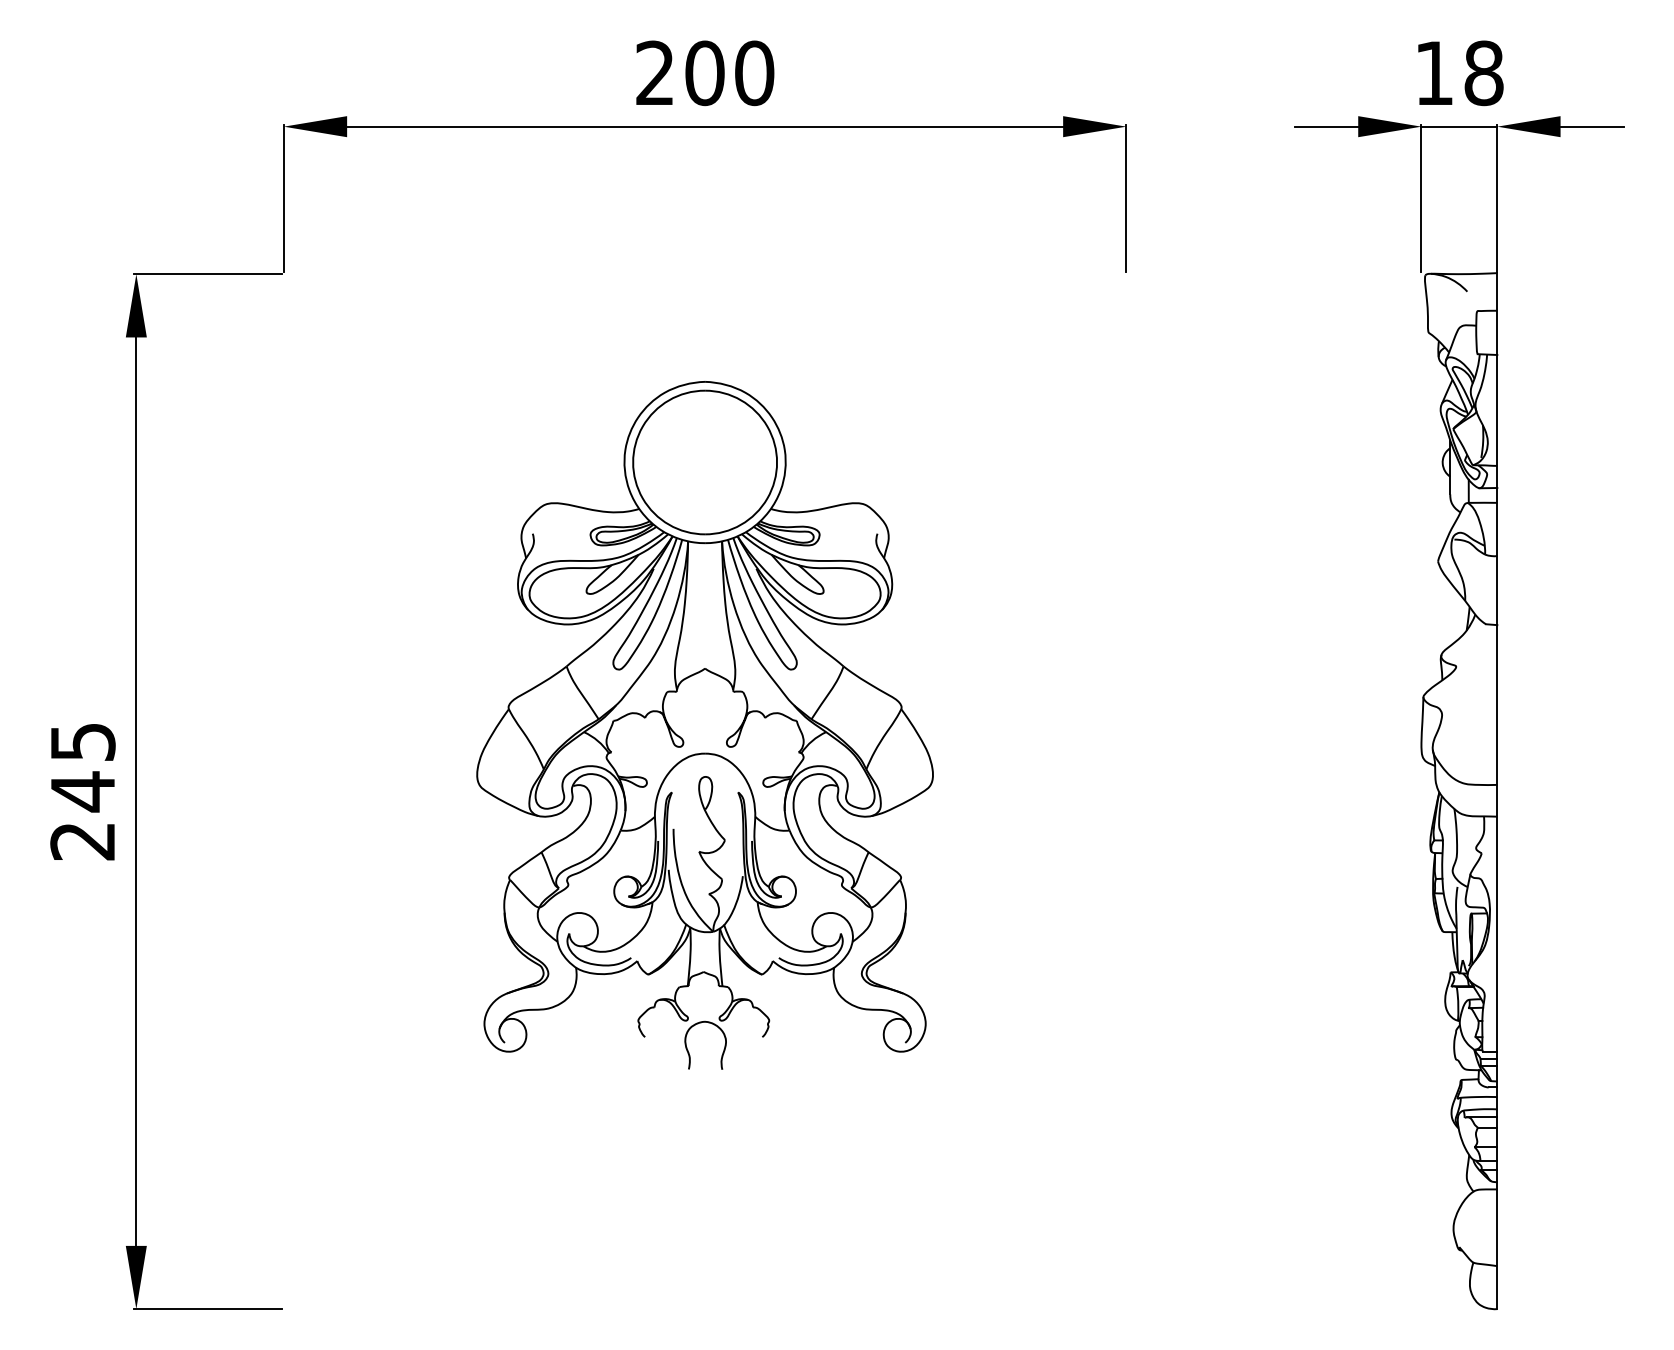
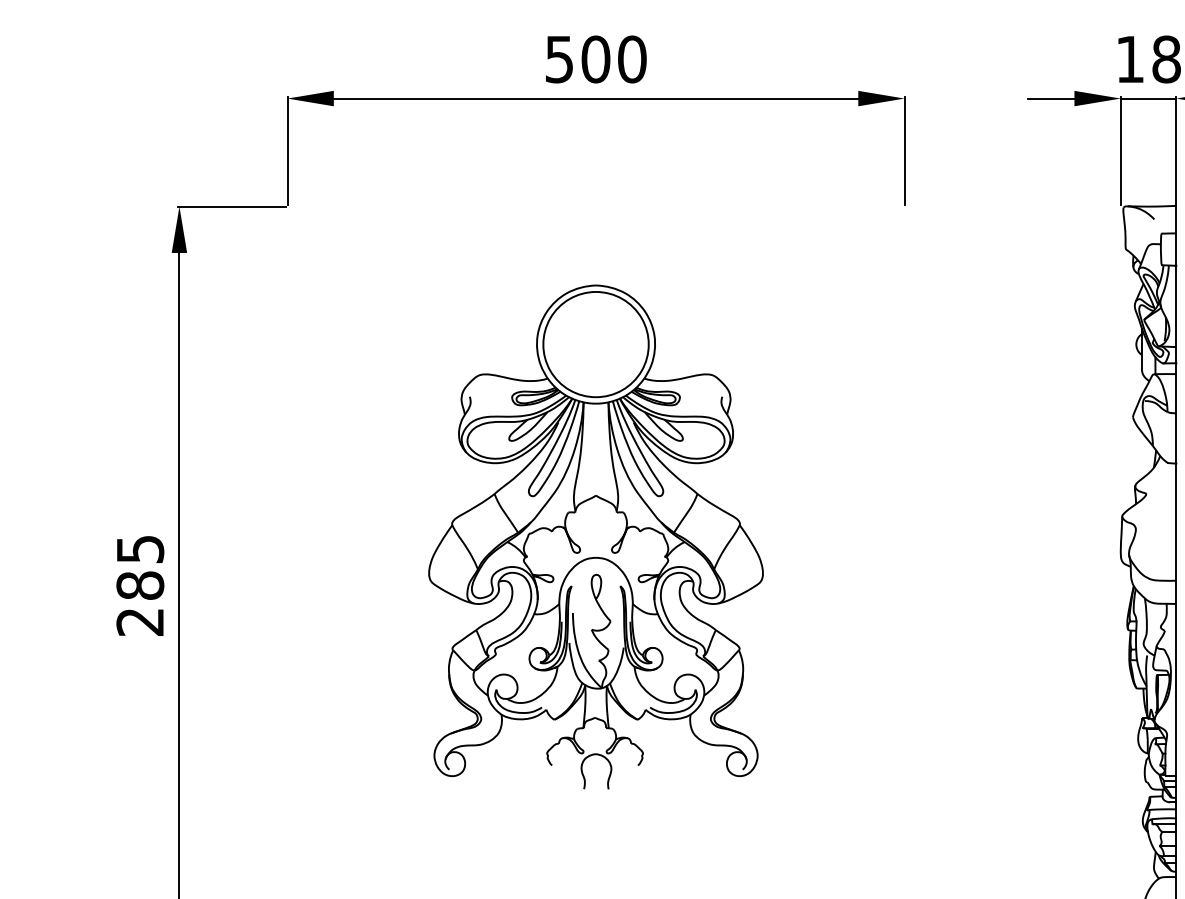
text: (654, 73) -> (558, 59), 200 -> 500
text: (82, 791) -> (139, 585), 245 -> 285

